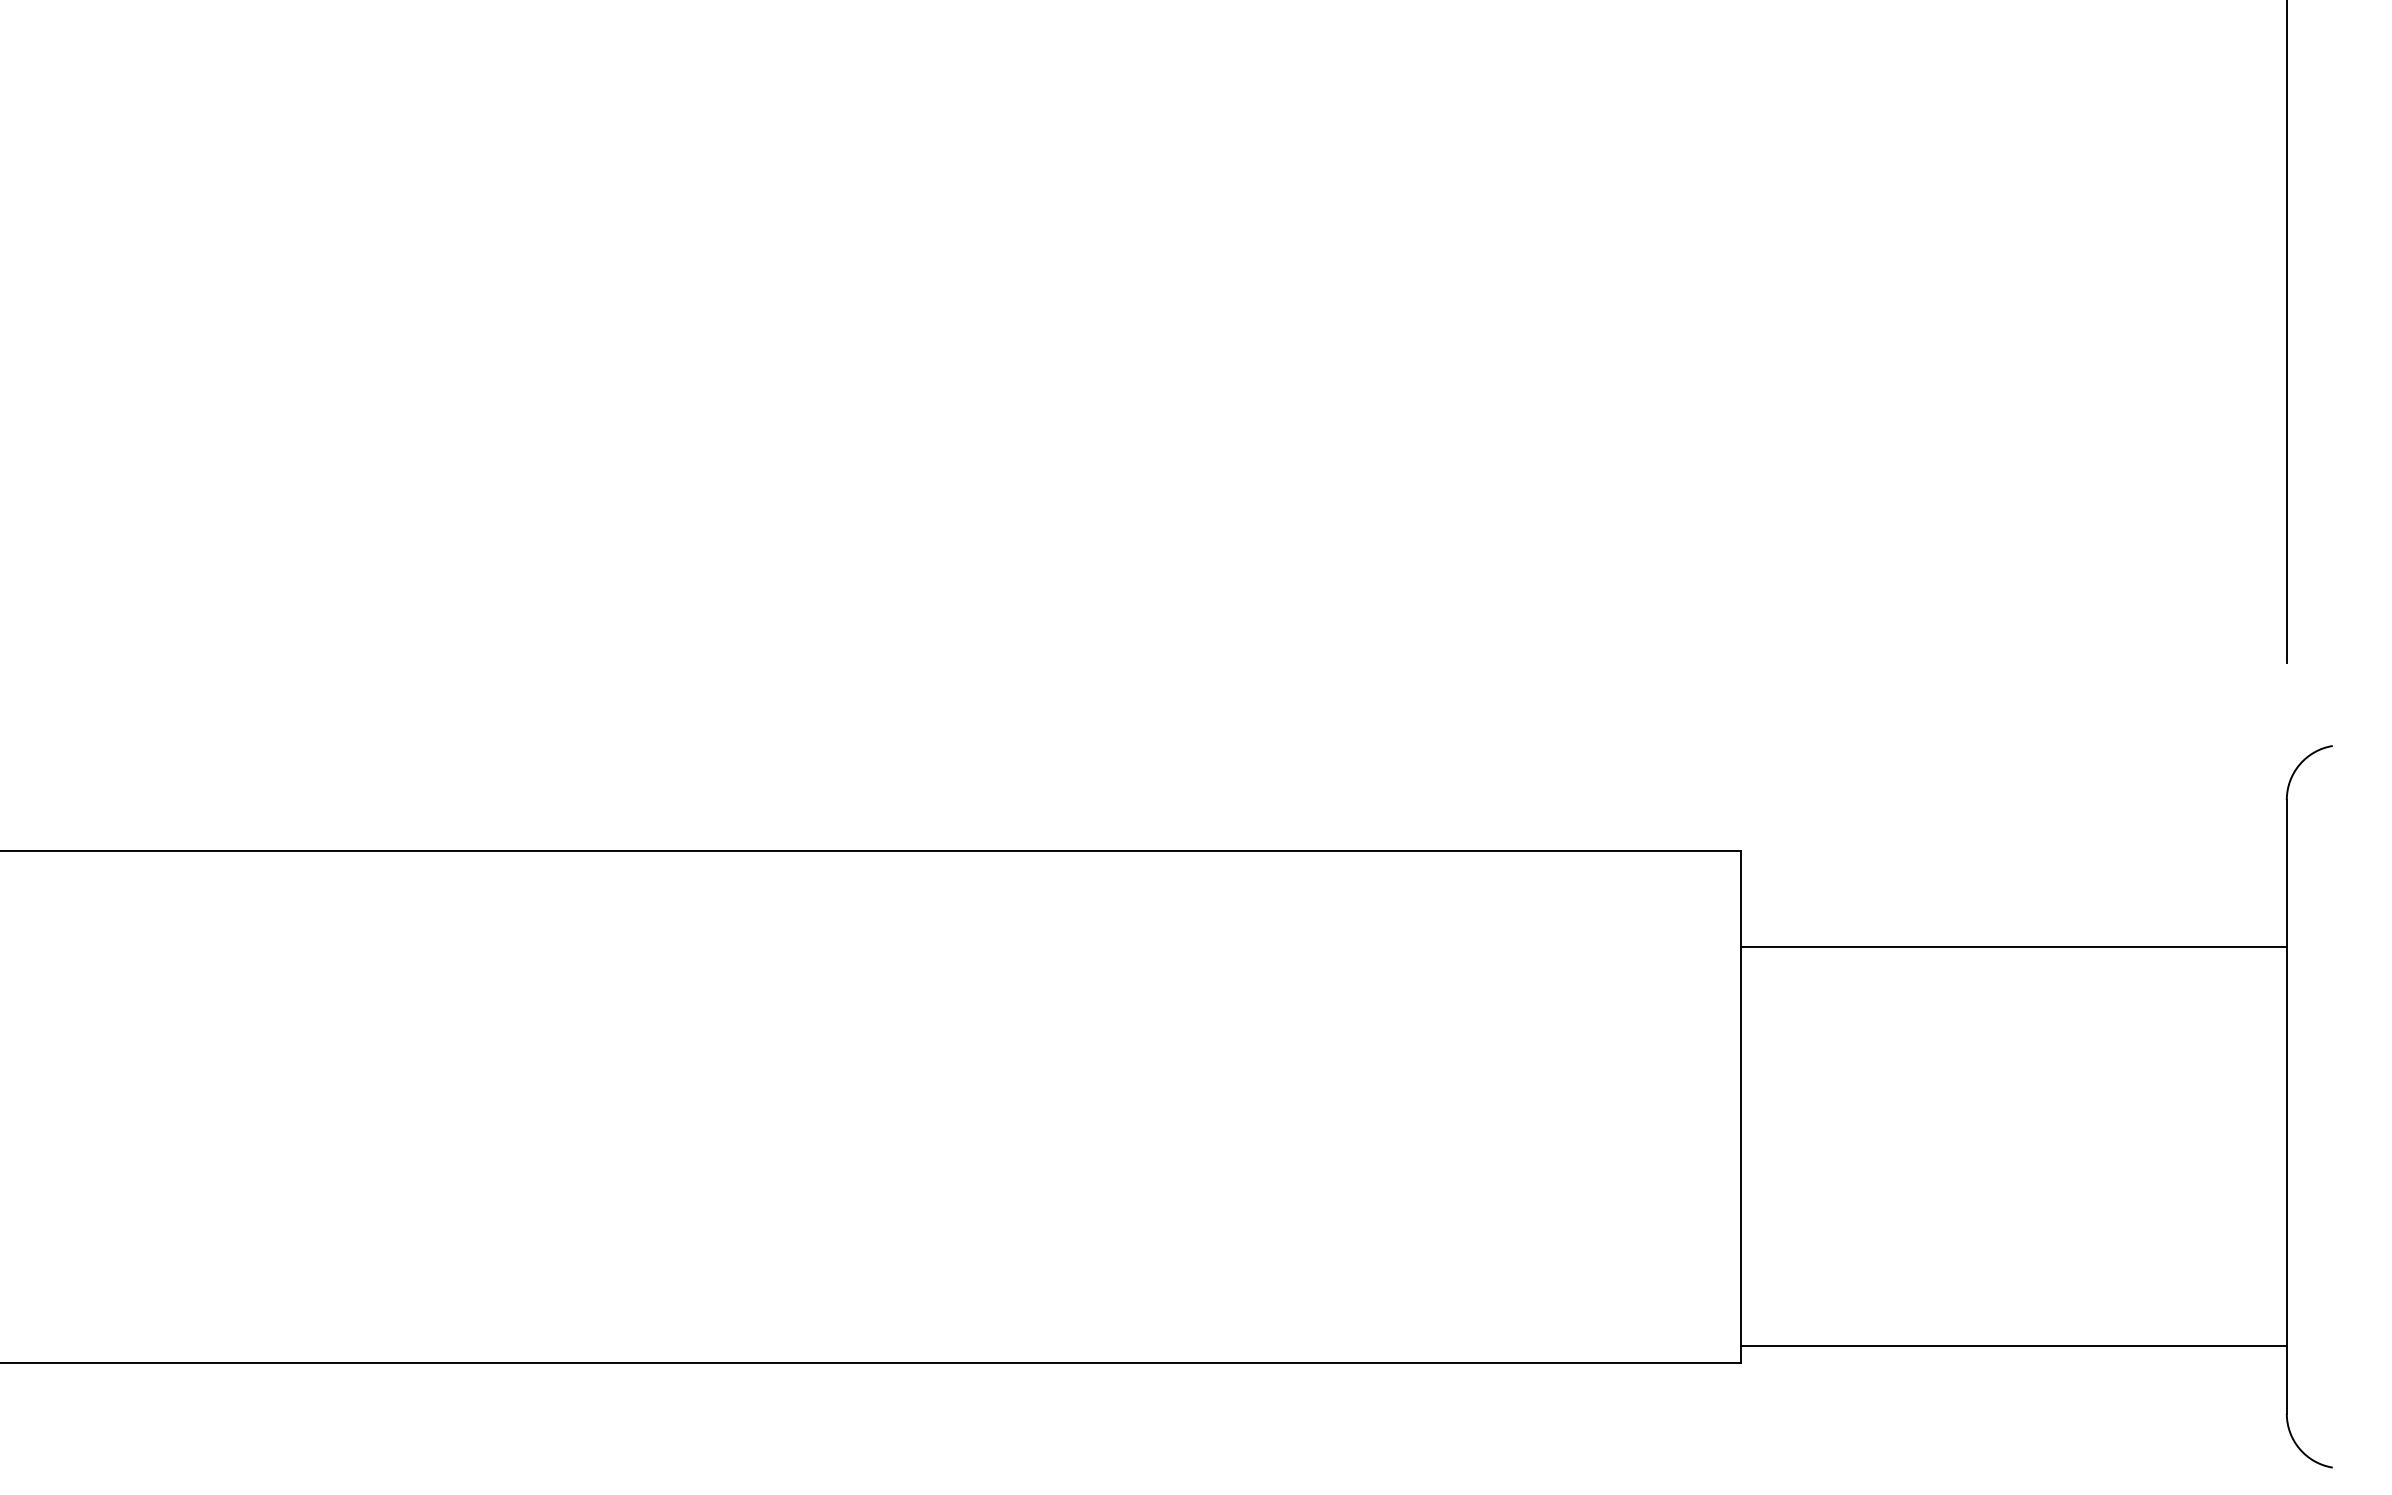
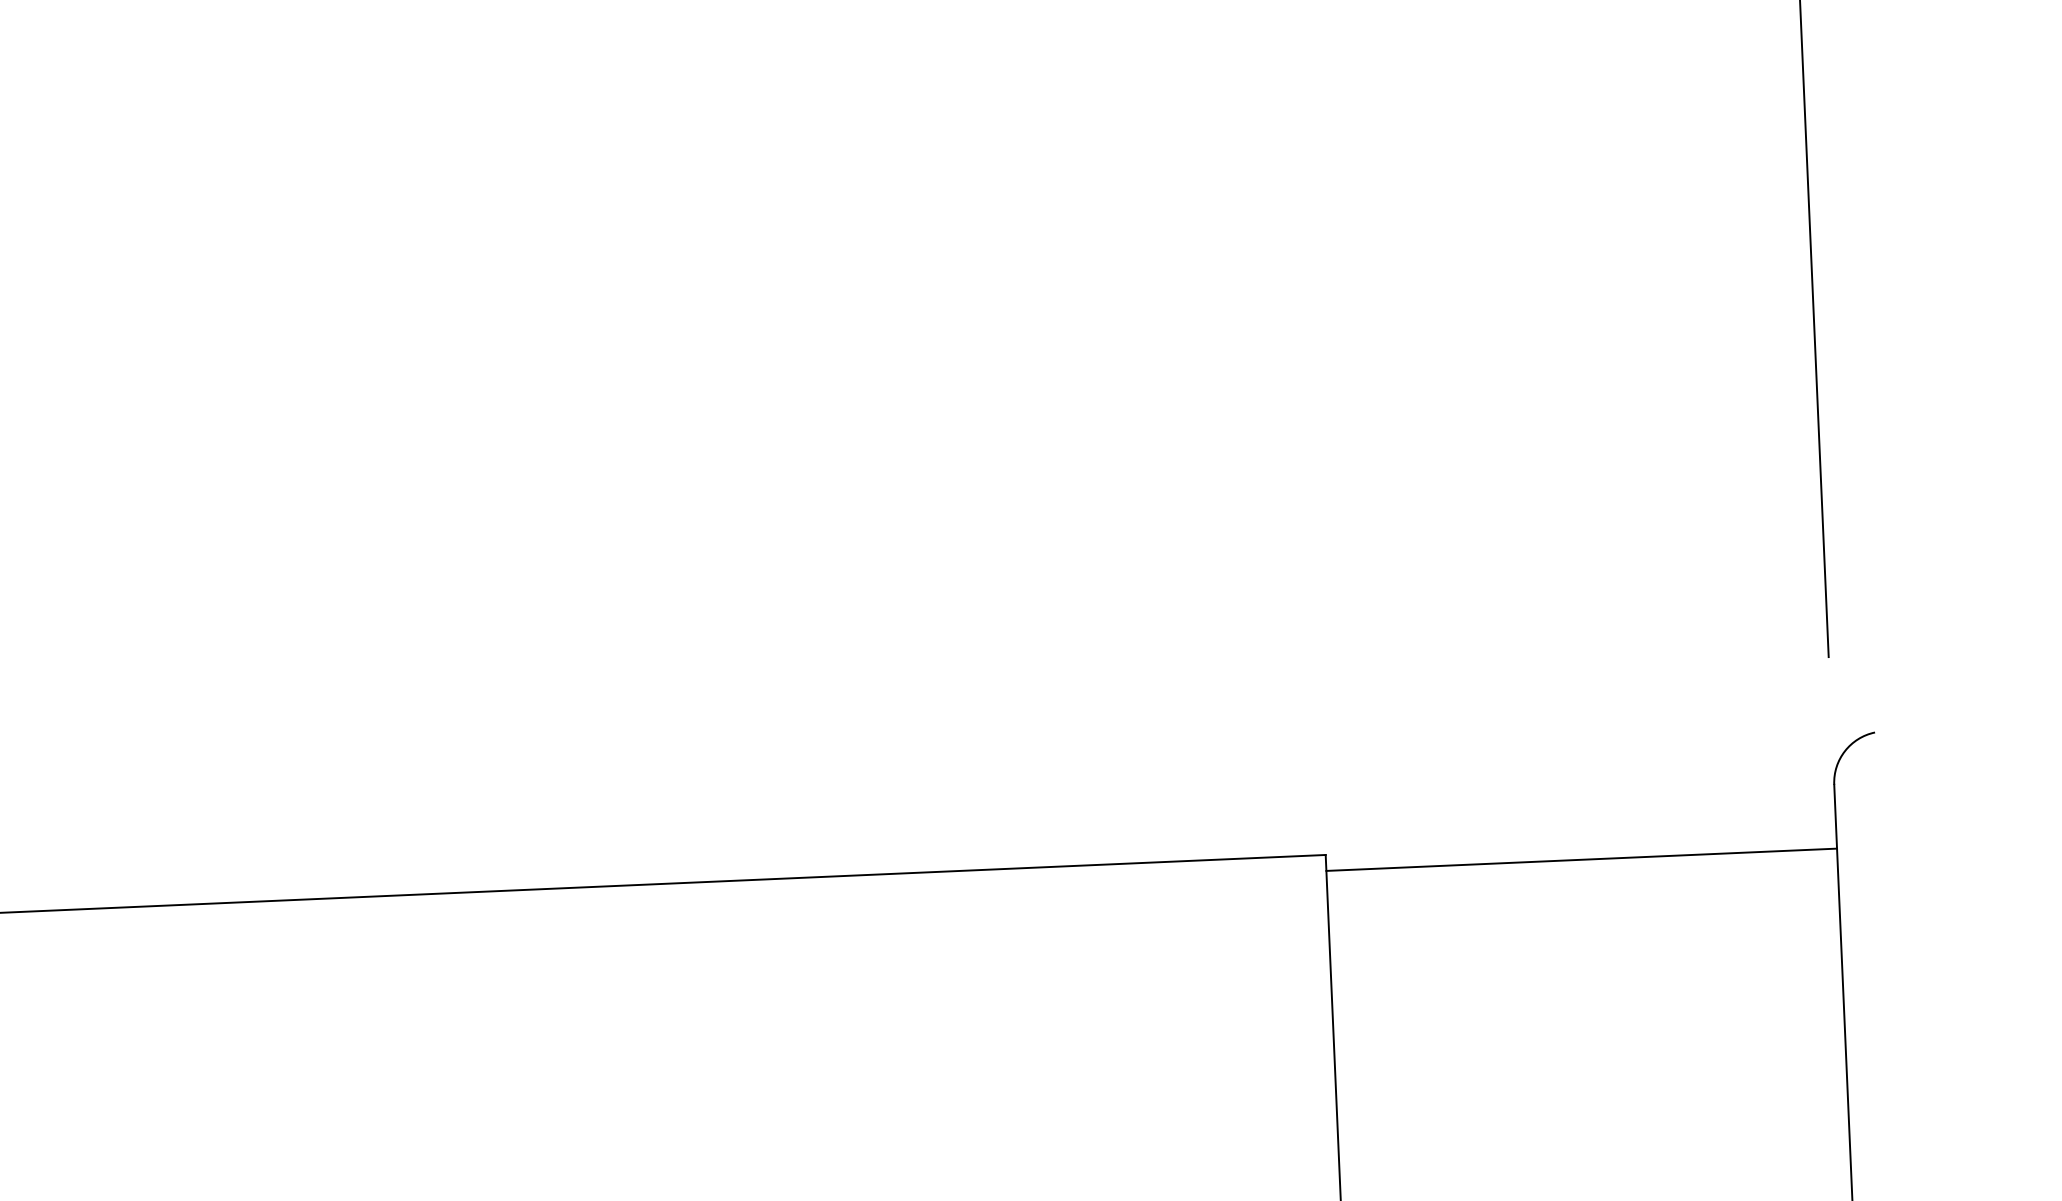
line: (2013, 947) -> (1581, 860), moved

